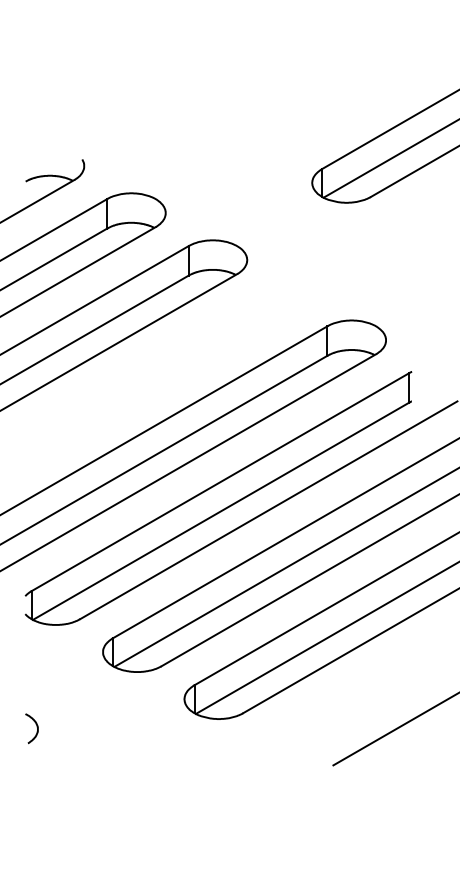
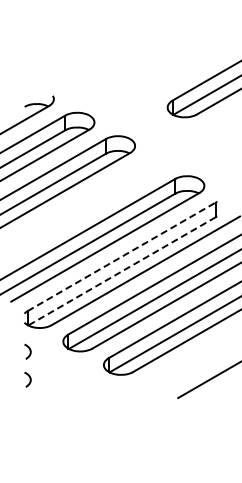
line: (219, 481) -> (121, 256), solid -> dashed
line: (219, 511) -> (121, 271), solid -> dashed
curve: (35, 672) -> (29, 351), added

